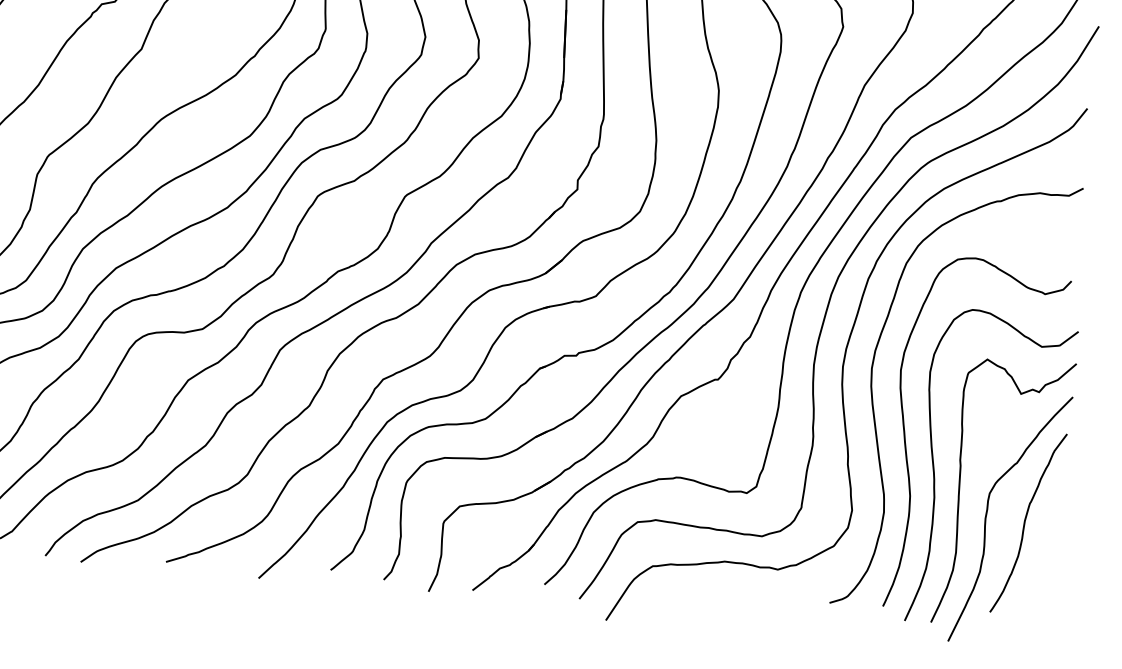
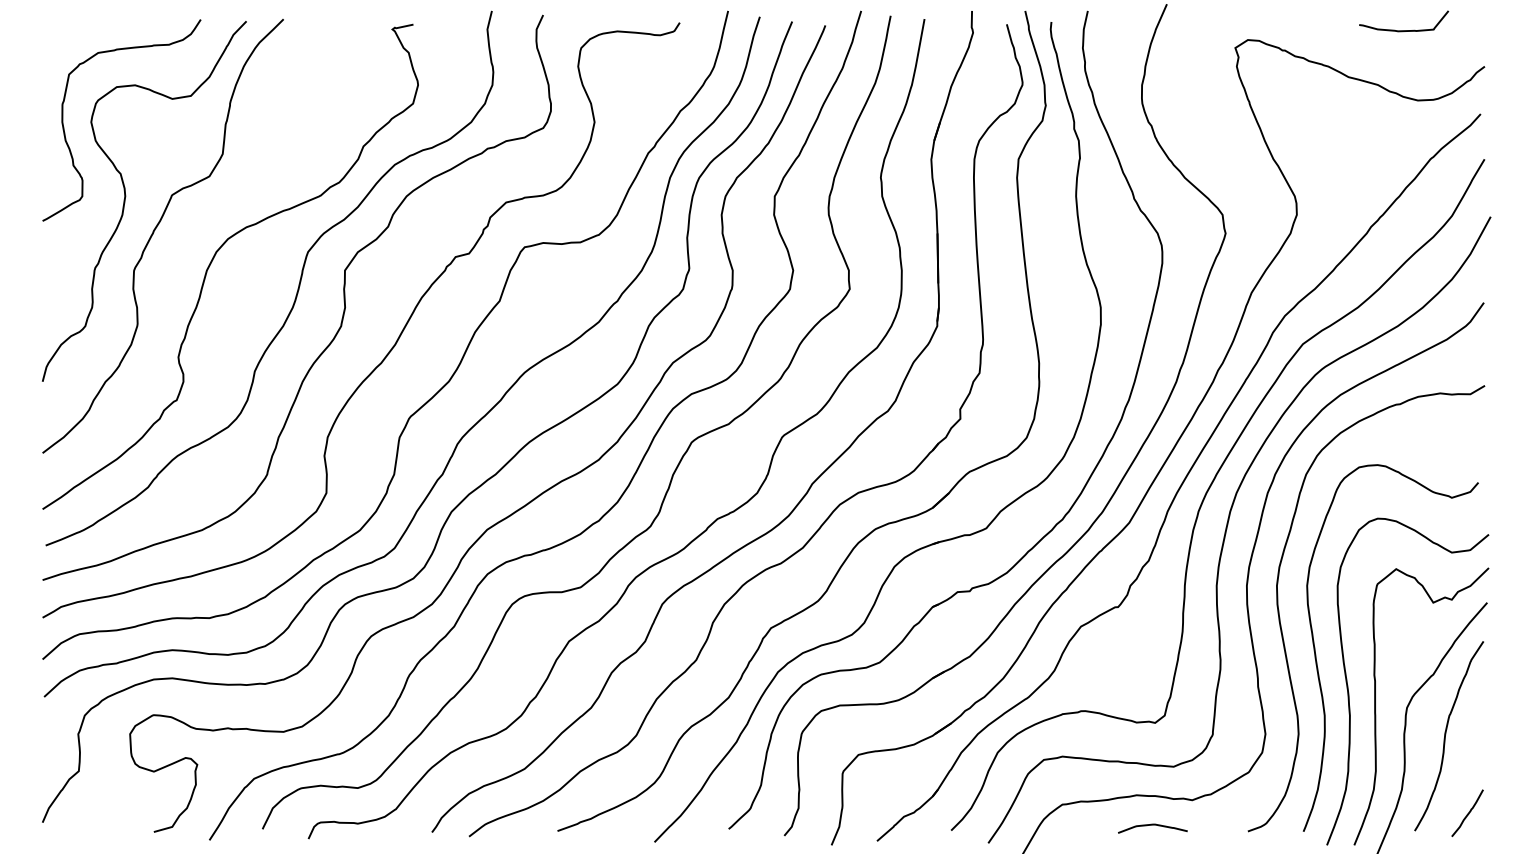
curve: (738, 591) -> (1152, 825), added
curve: (1042, 597) -> (1468, 812), added

